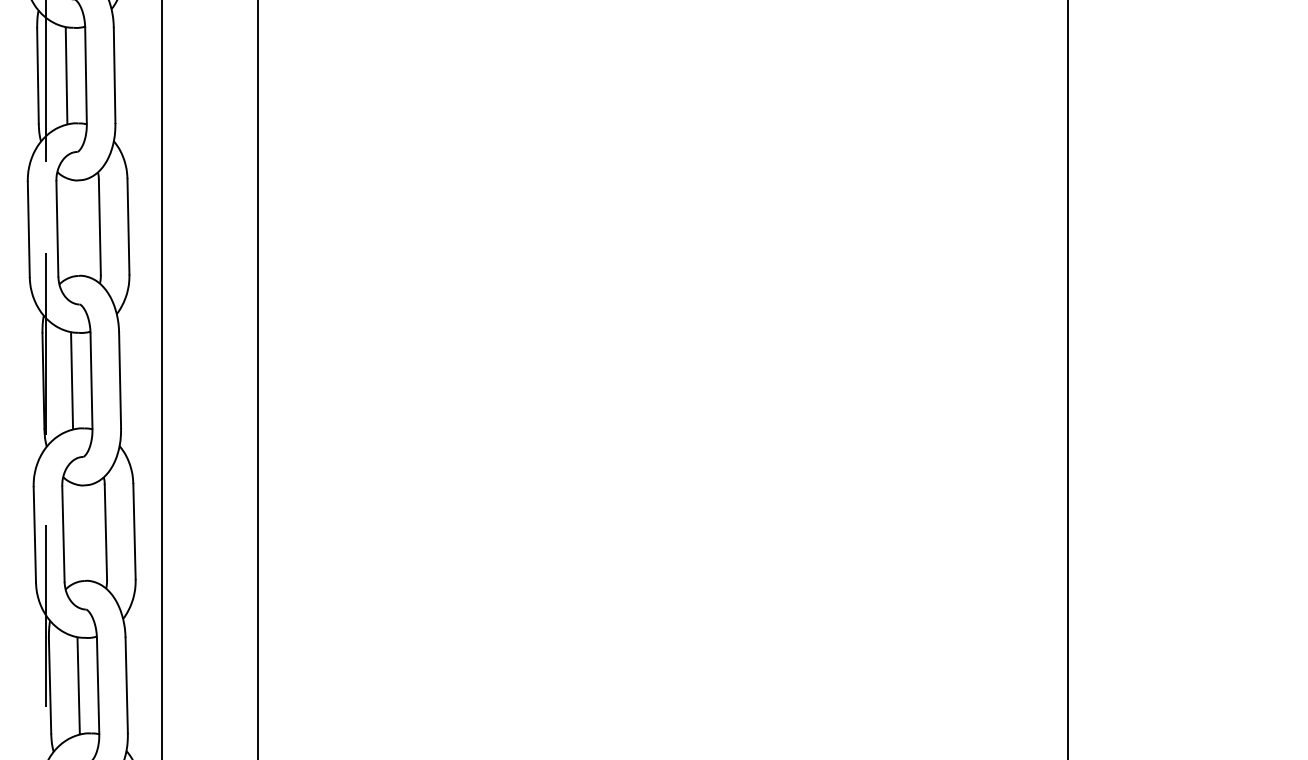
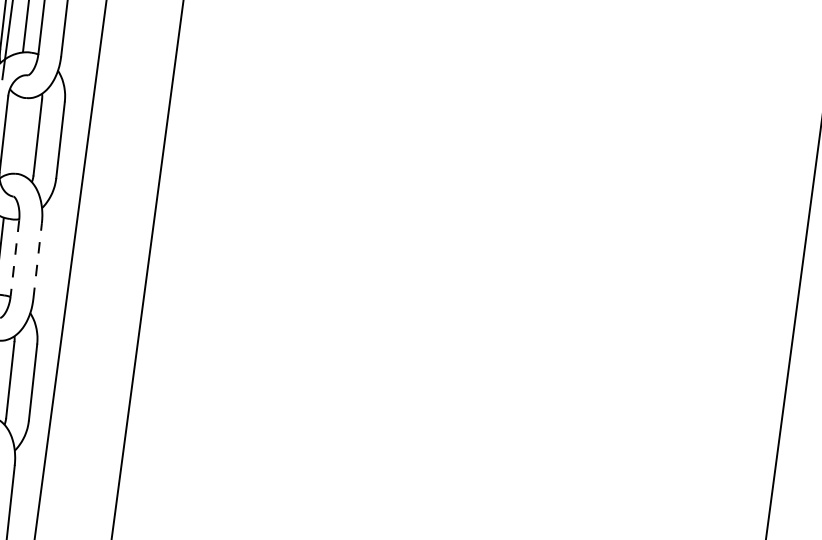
line: (91, 380) -> (14, 258), solid -> dashed
line: (120, 380) -> (37, 261), solid -> dashed

